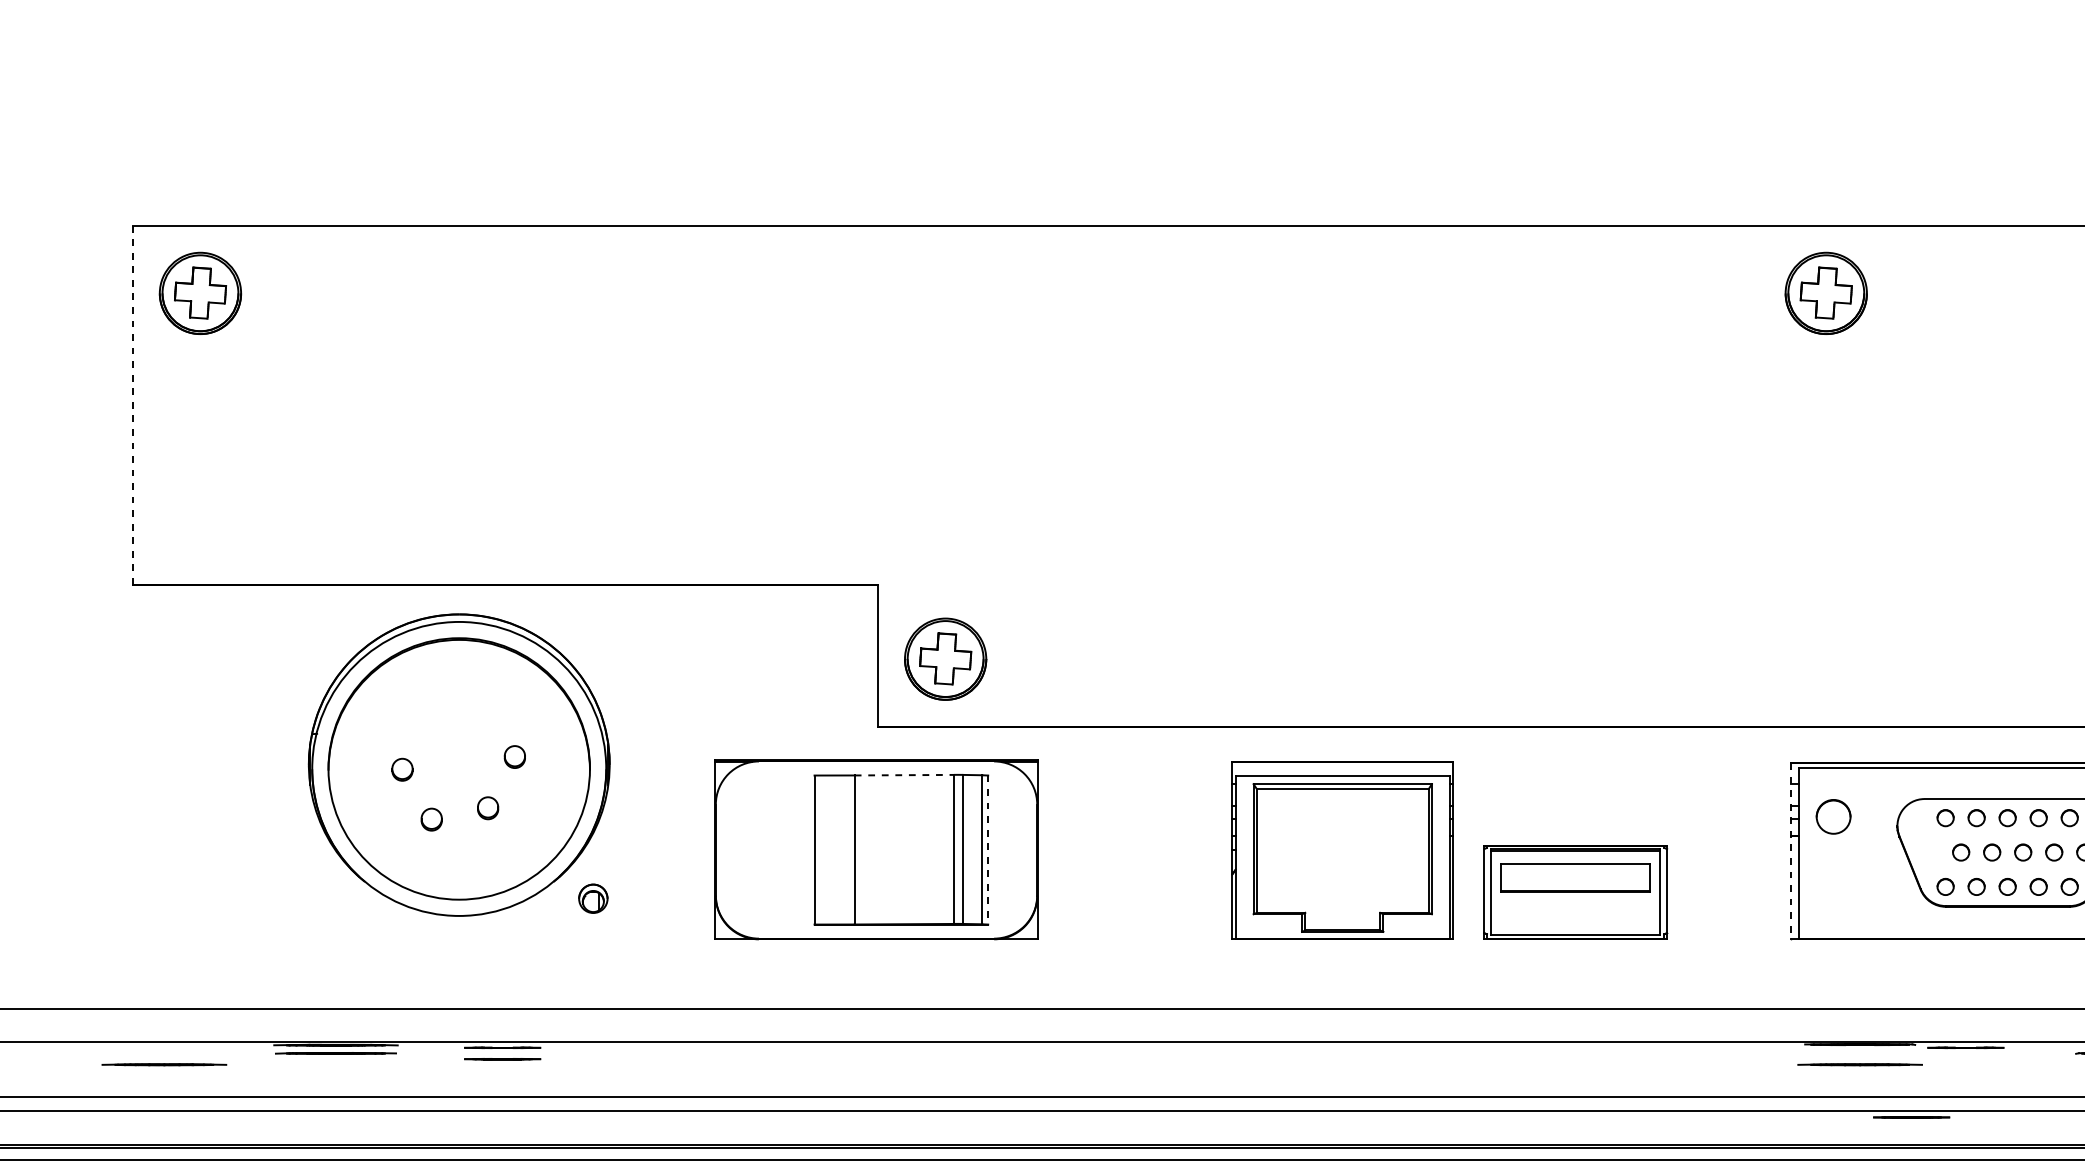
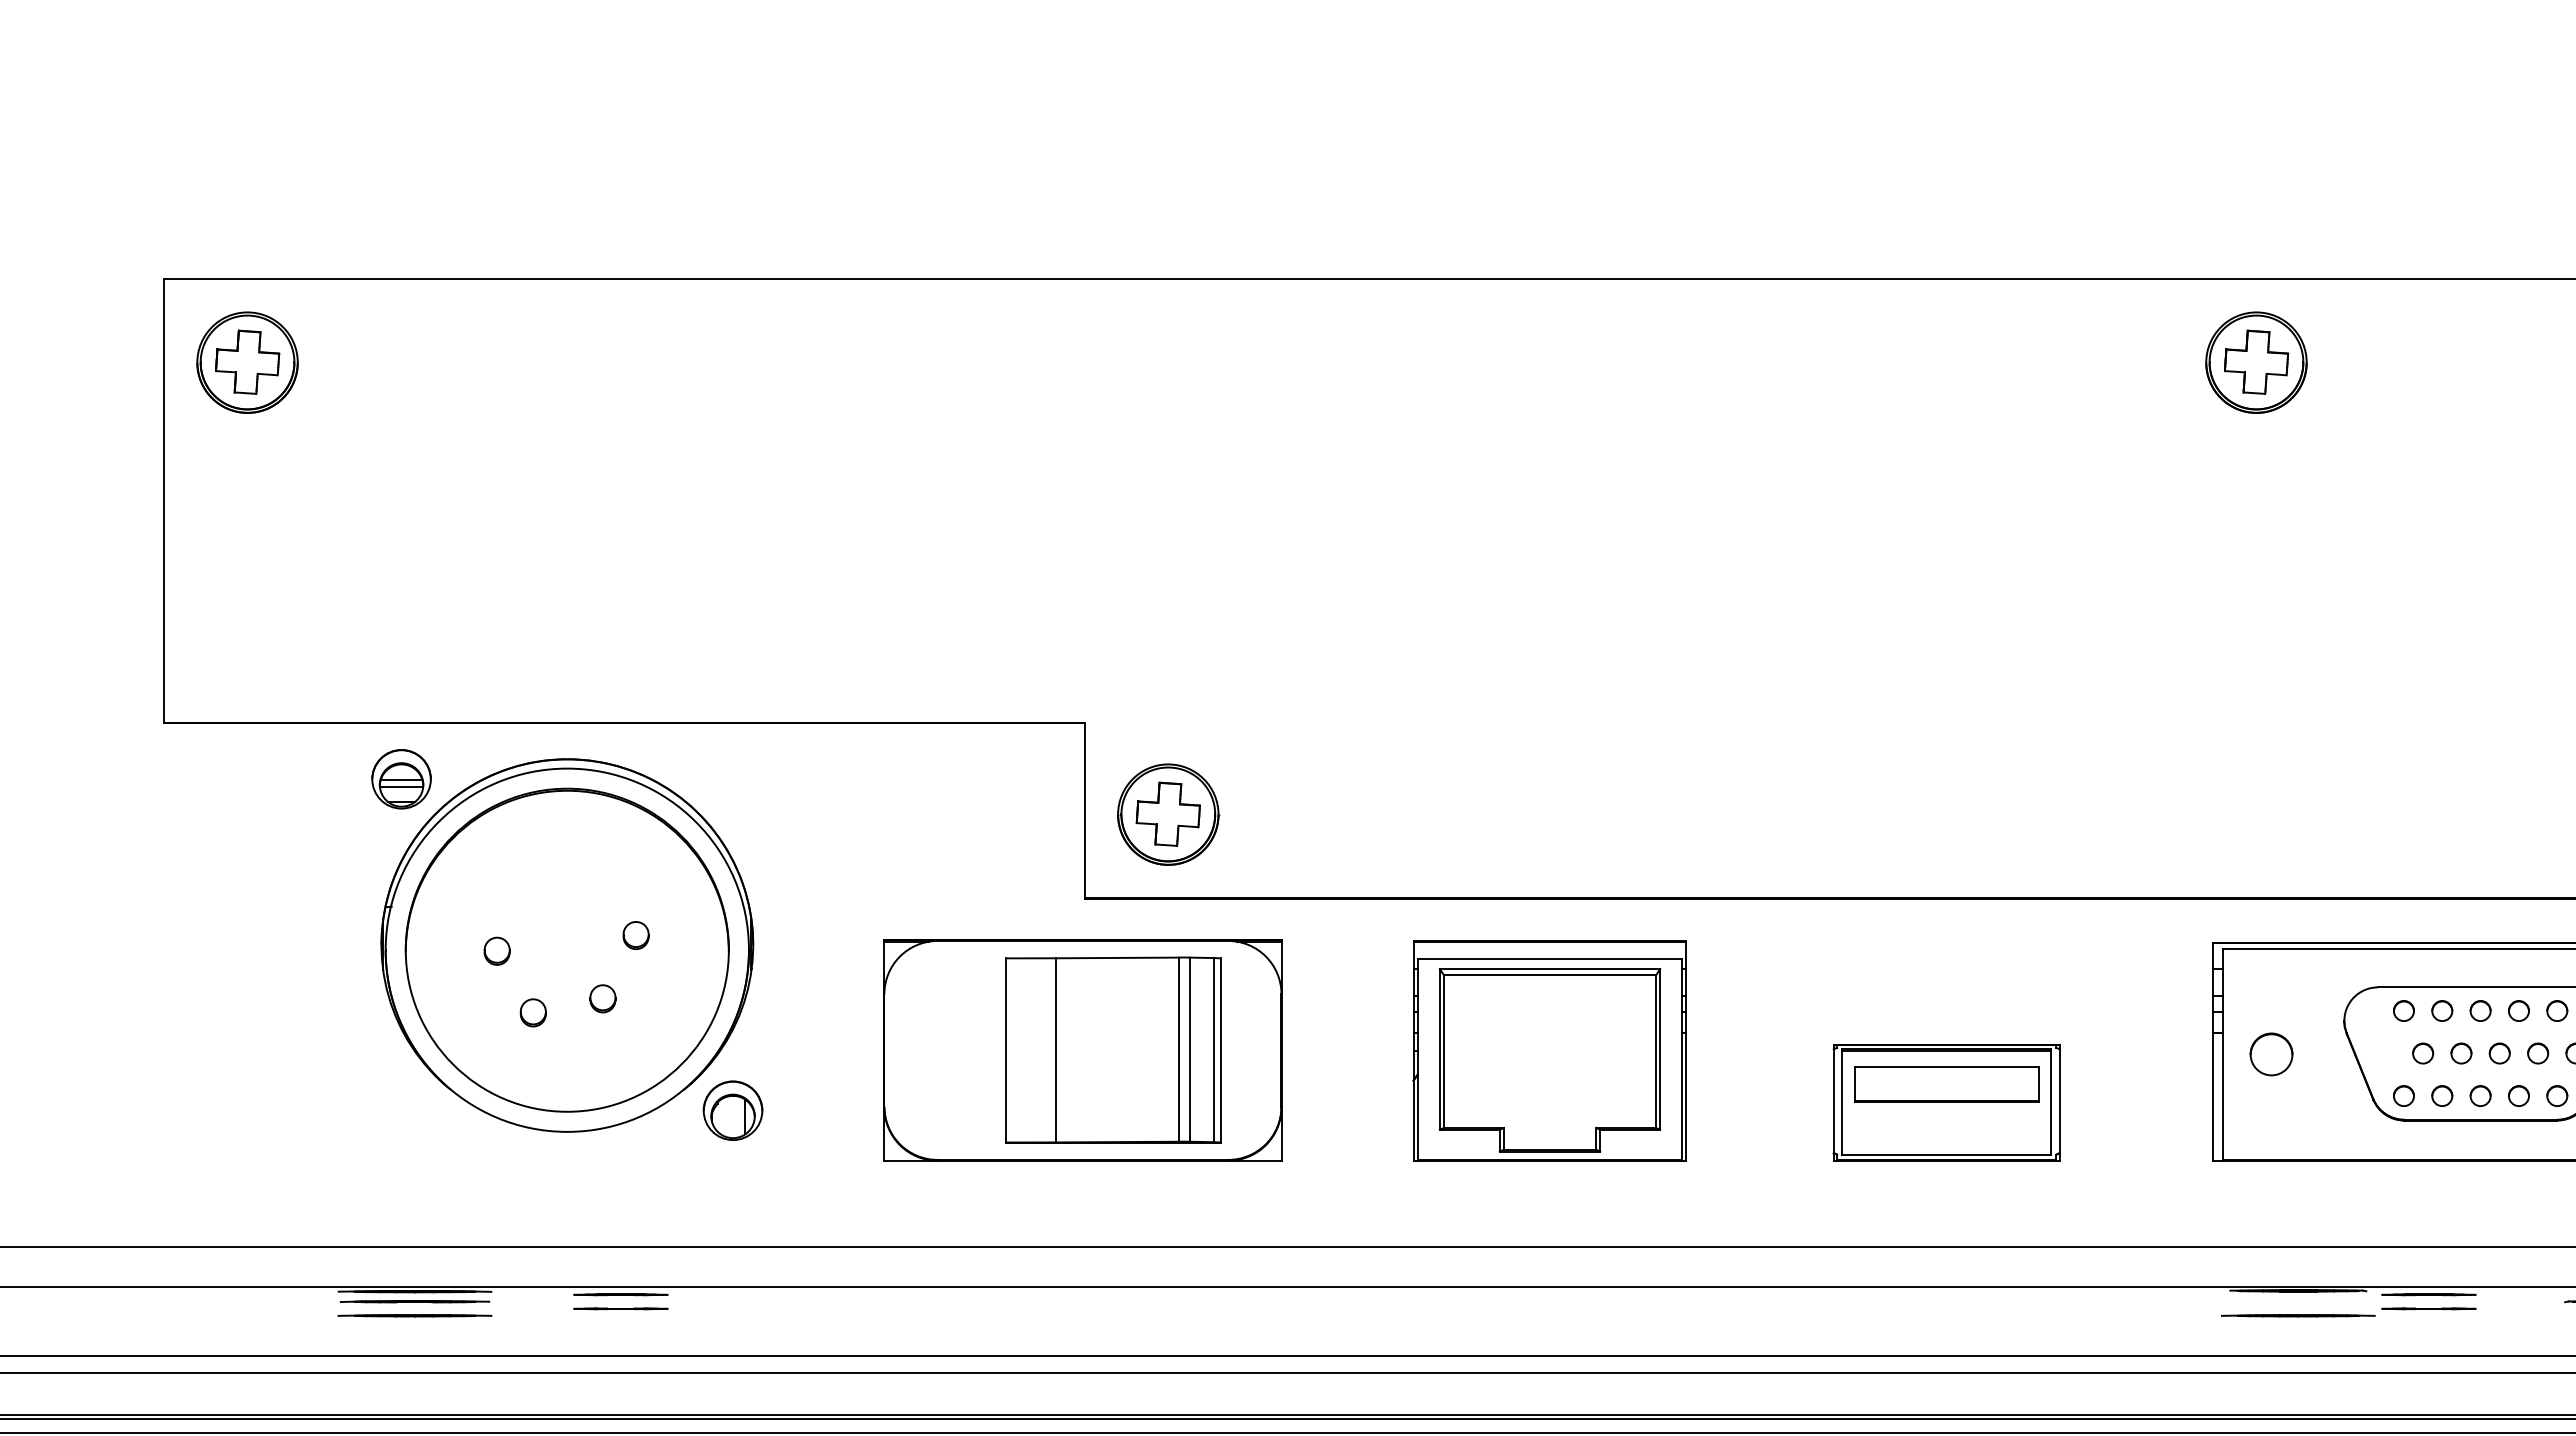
line: (132, 404) -> (163, 500), dashed -> solid
part: (325, 630) -> (401, 779), added
line: (904, 774) -> (1117, 957), dashed -> solid
part: (1833, 816) -> (2271, 1054), moved
line: (987, 850) -> (1220, 1050), dashed -> solid
part: (1342, 850) -> (1549, 1050), moved
line: (1790, 850) -> (2212, 1051), dashed -> solid
part: (592, 898) -> (732, 1110), size x1.67
line: (164, 1064) -> (414, 1315), moved
line: (1911, 1117) -> (2428, 1308), moved

